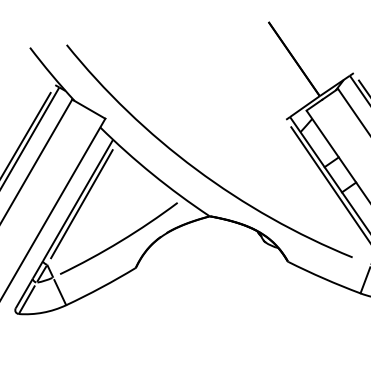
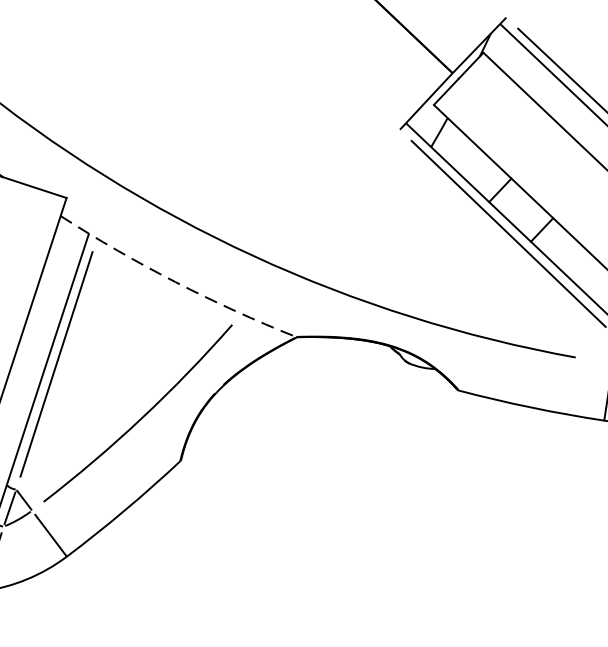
arc: (152, 174) -> (175, 282), solid -> dashed

